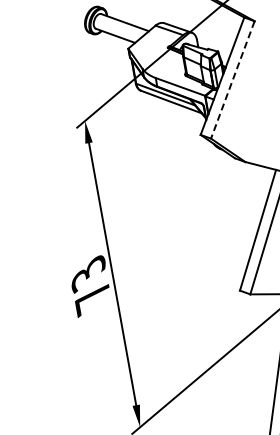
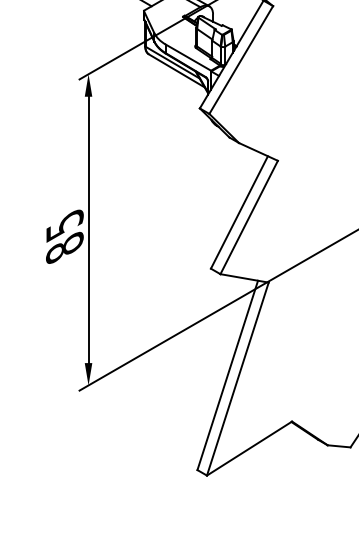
line: (233, 80) -> (241, 60), dashed -> solid
text: (90, 286) -> (64, 238), 73 -> 85

